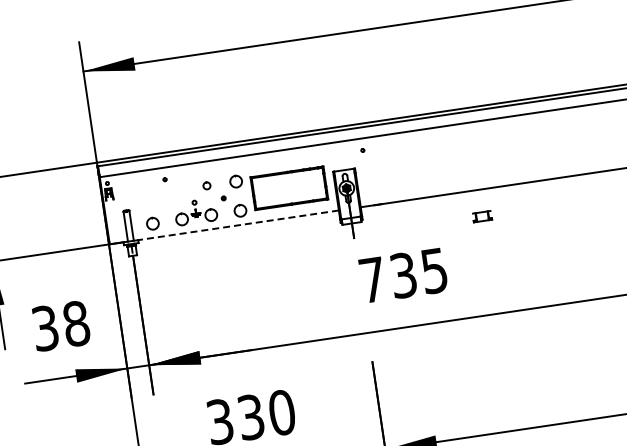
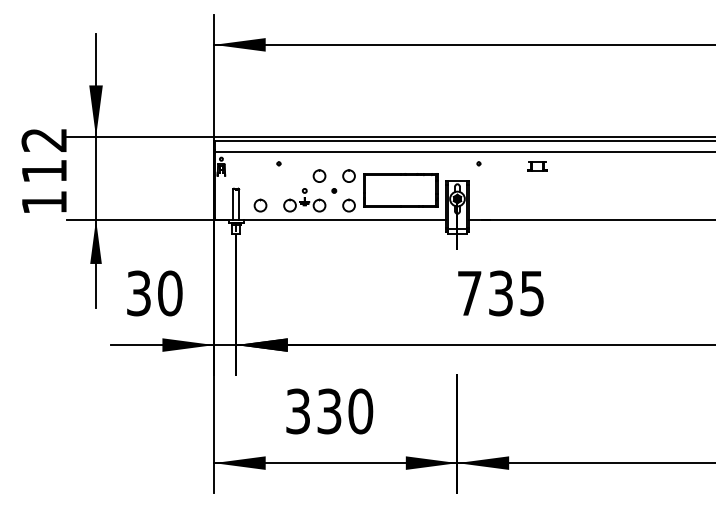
part: (206, 185) -> (319, 175), size x1.67
part: (482, 216) -> (537, 166), moved
line: (238, 225) -> (344, 219), dashed -> solid
text: (76, 323) -> (170, 293), 38 -> 30

